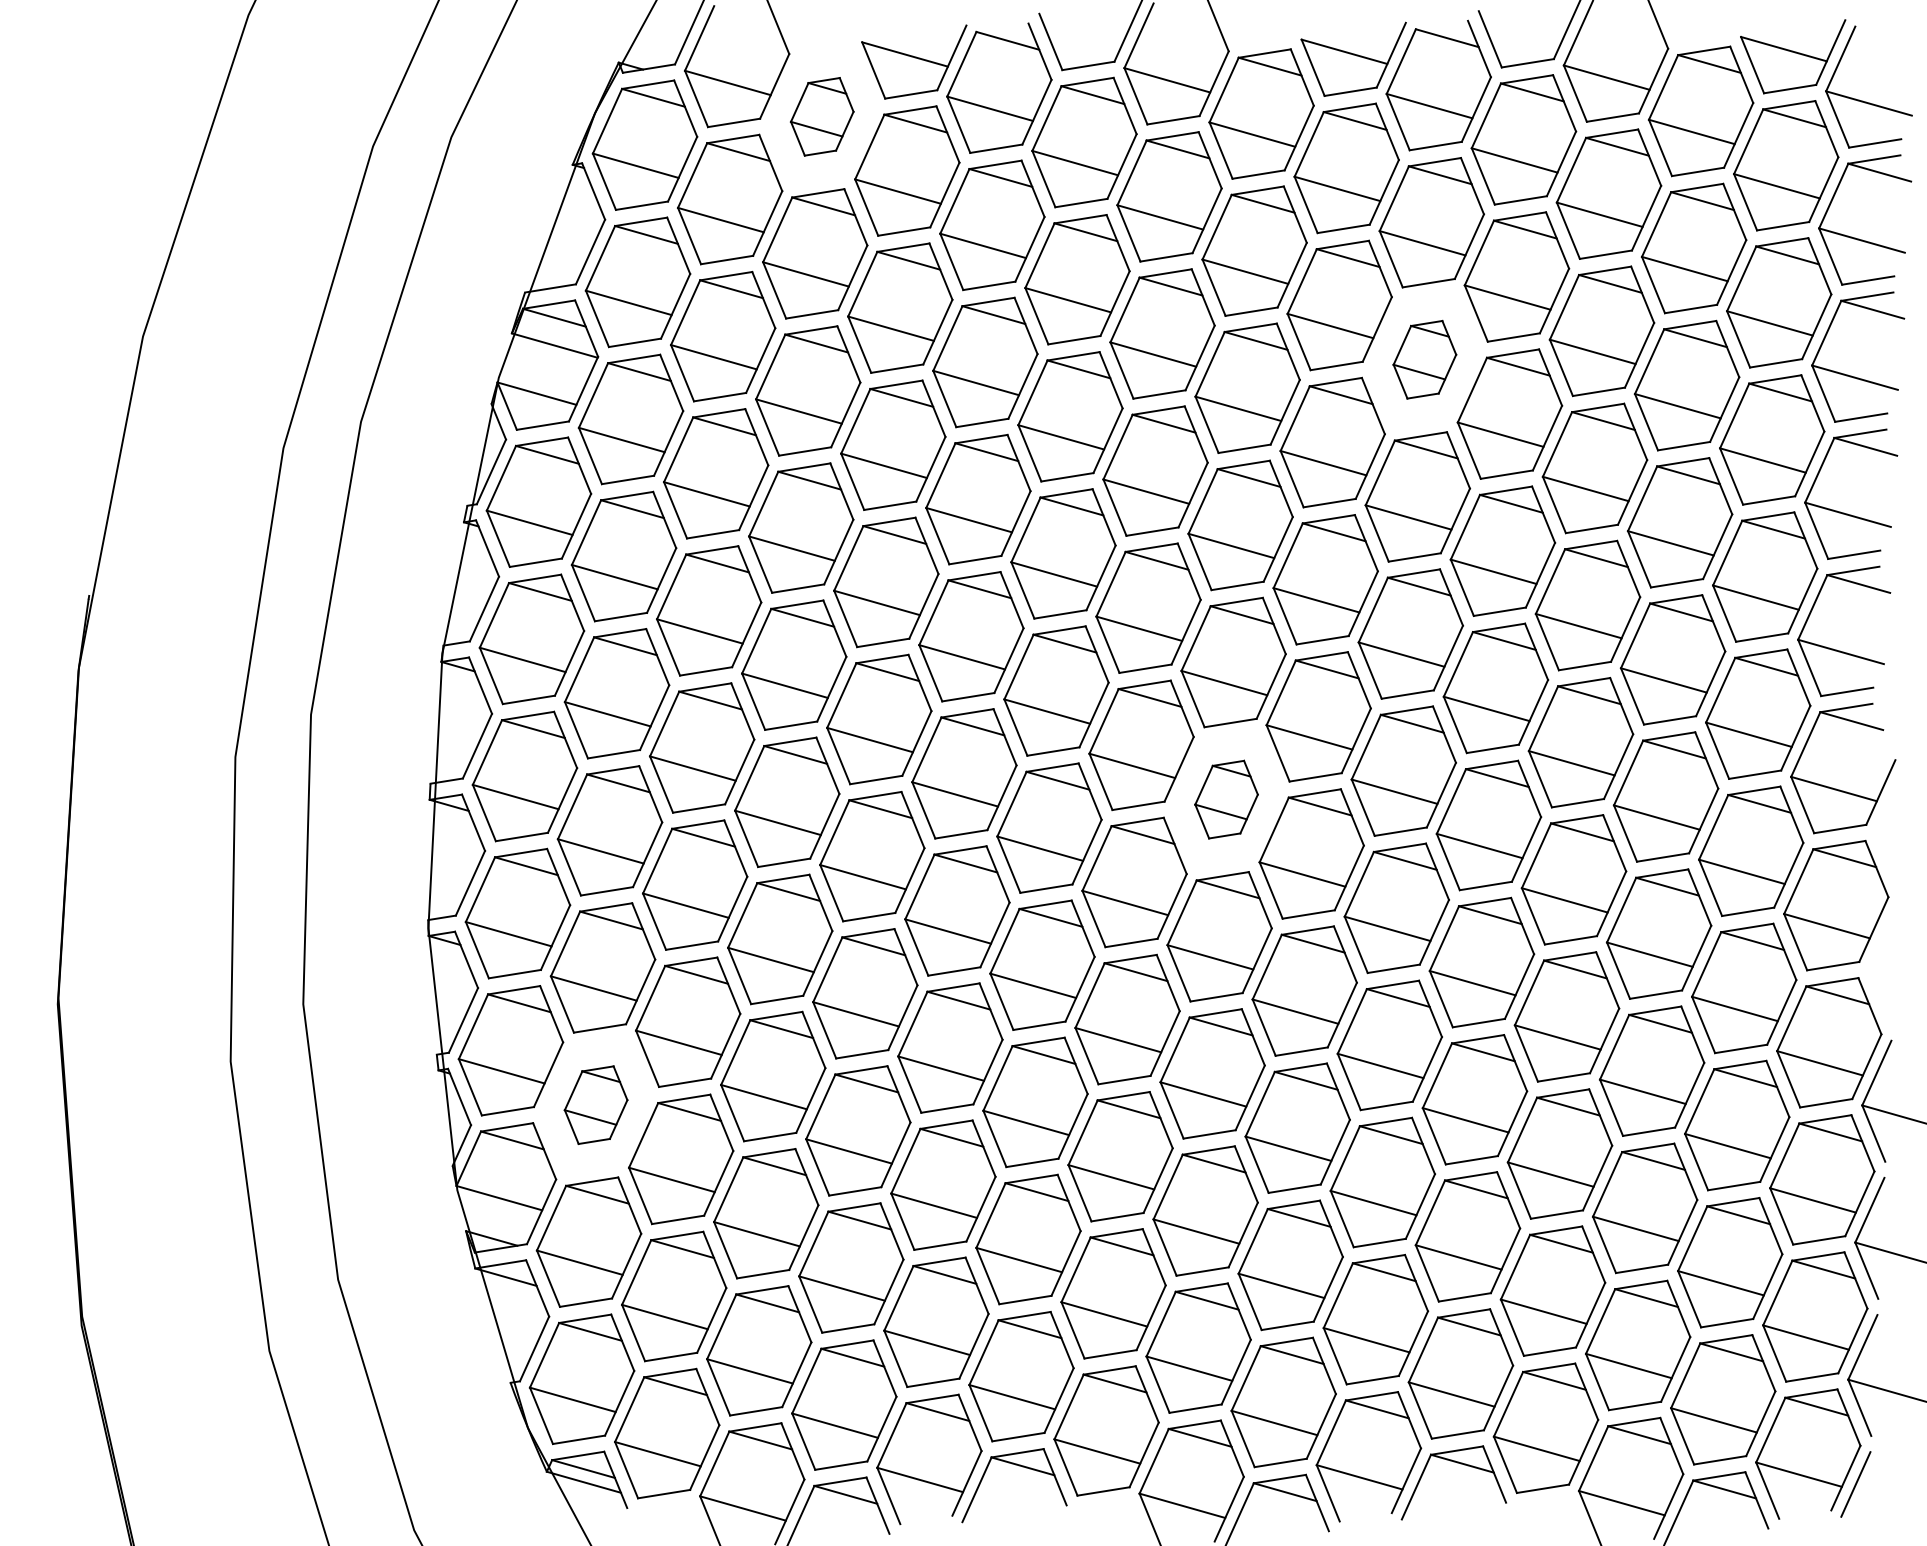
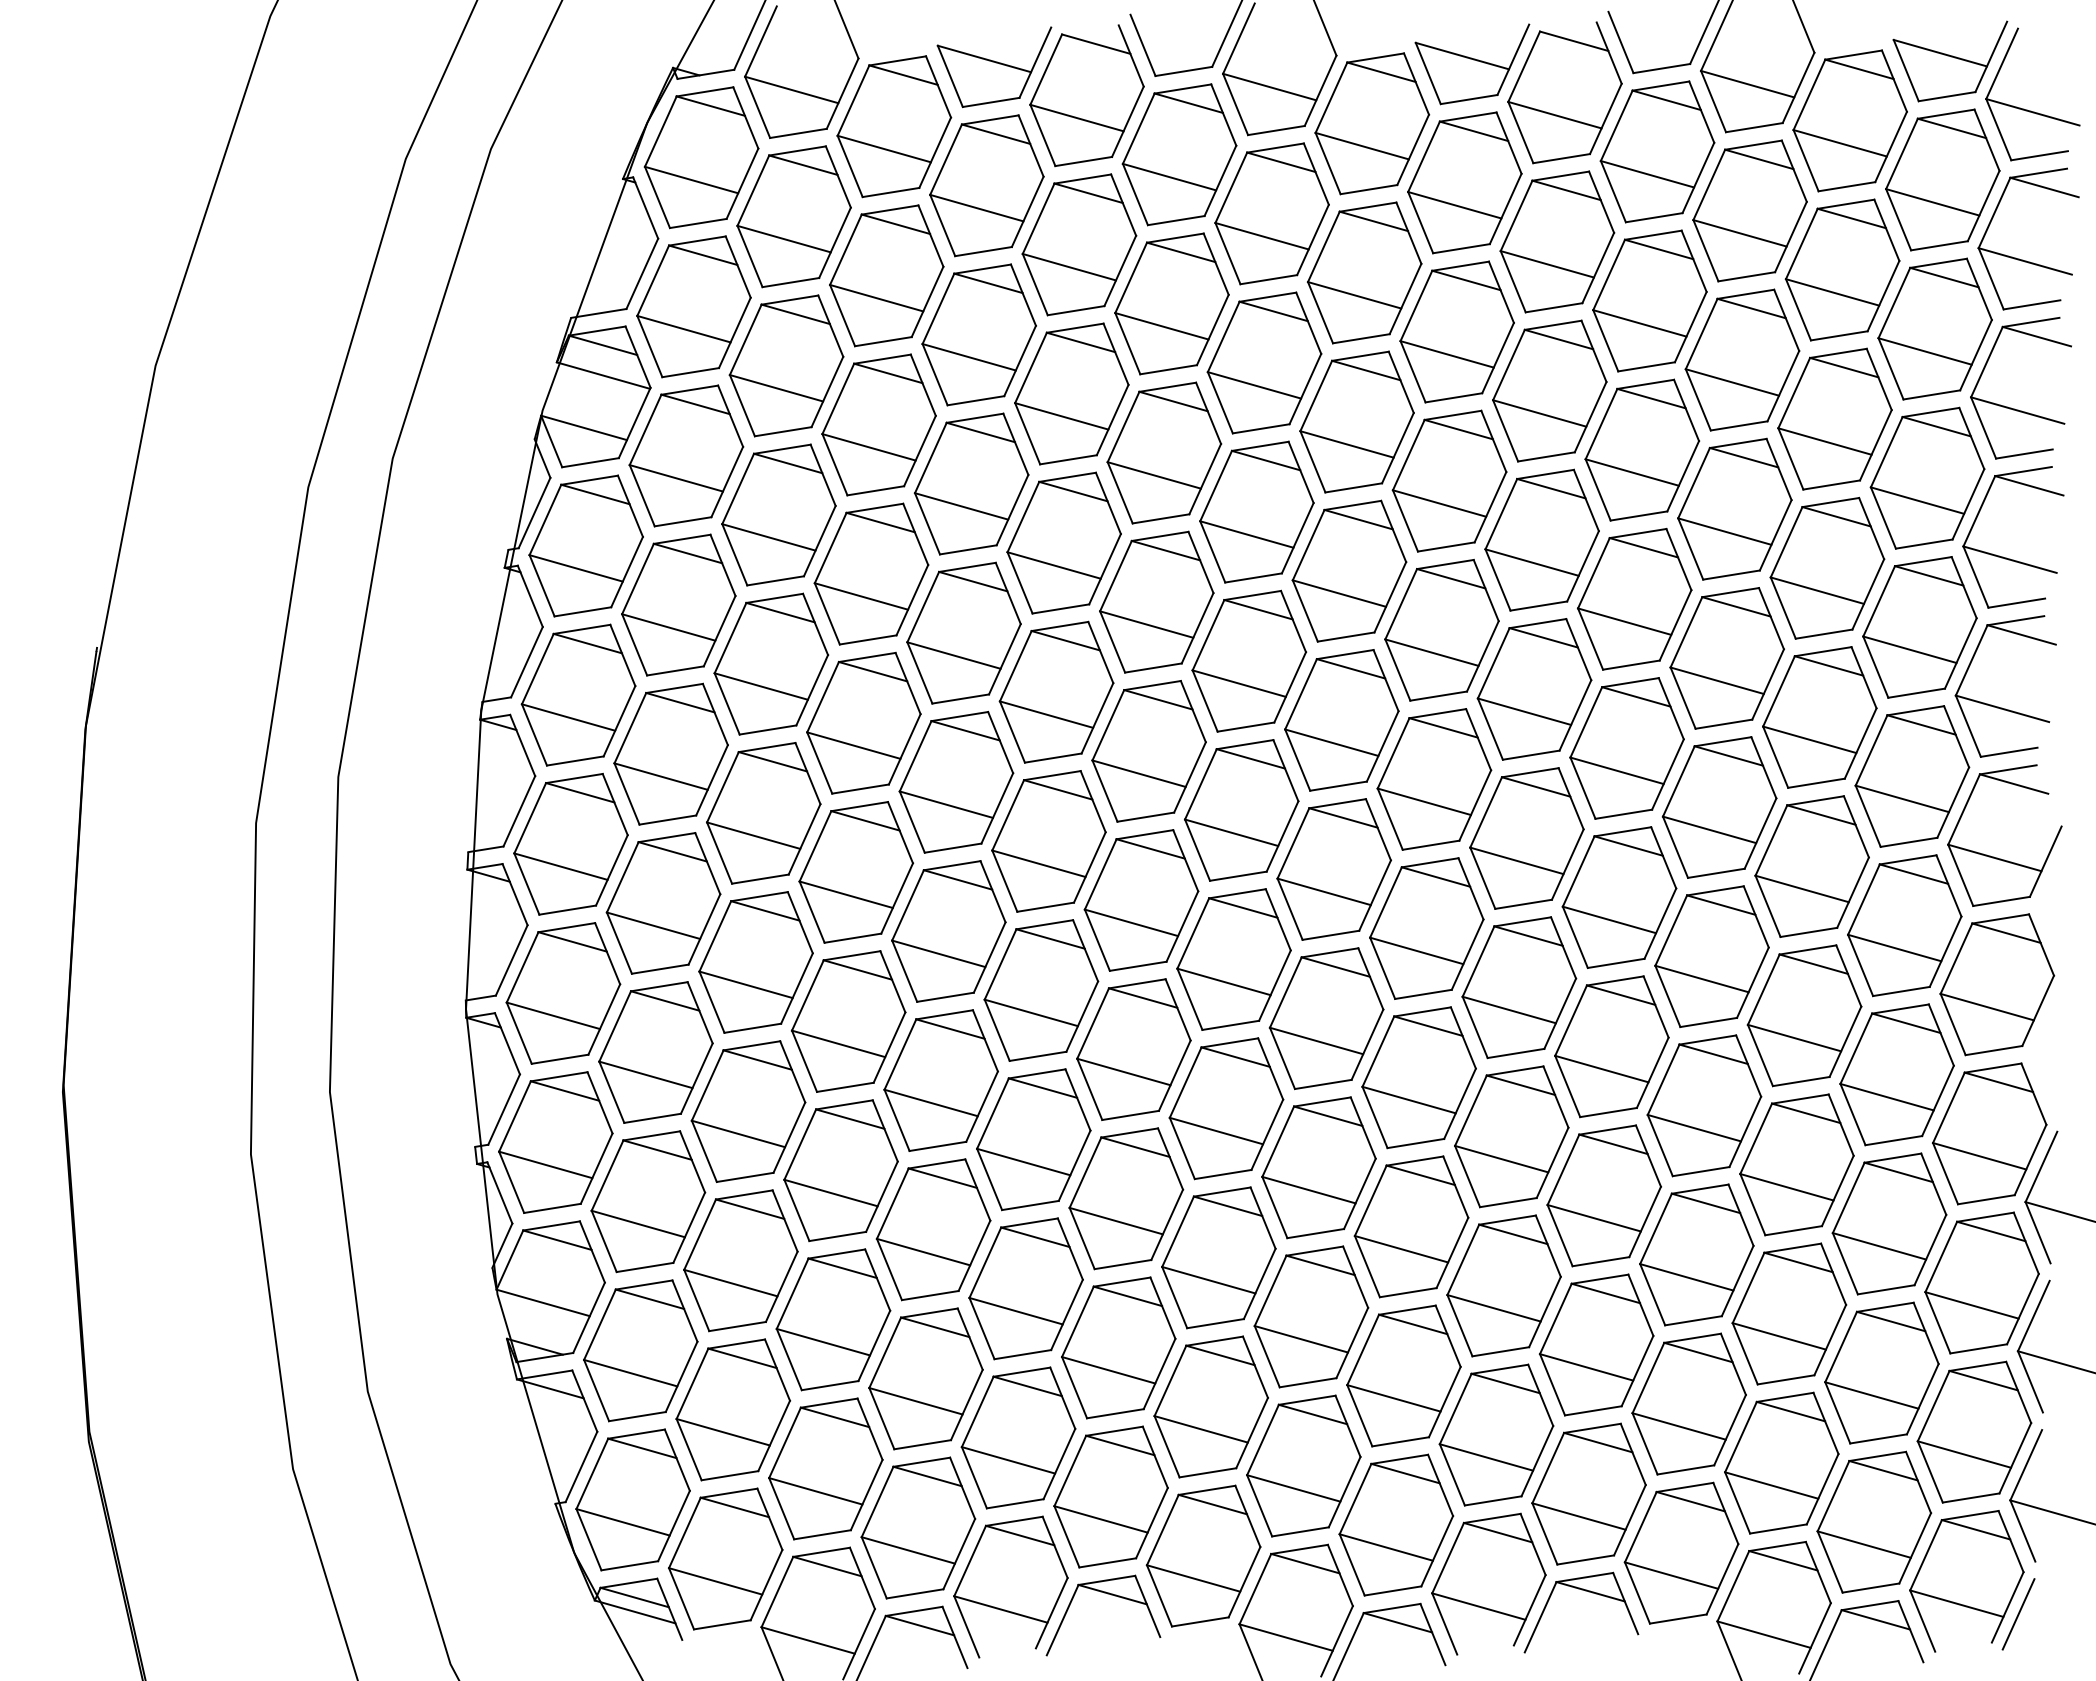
part: (822, 116) -> (894, 126), size x1.67
part: (1424, 359) -> (1549, 390), size x1.67
part: (1225, 799) -> (1333, 869), size x1.67
part: (596, 1104) -> (648, 1201), size x1.67

